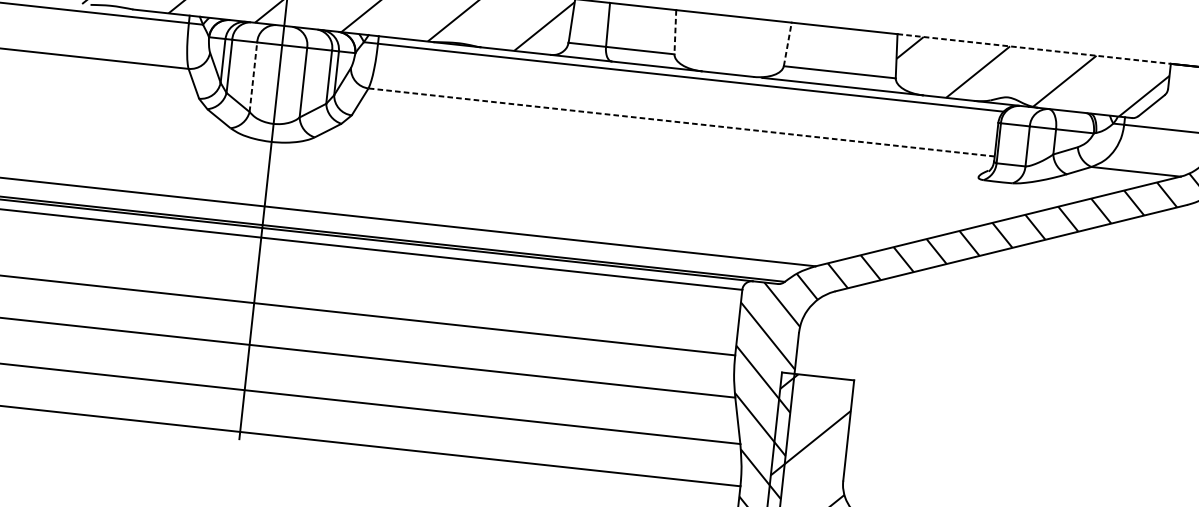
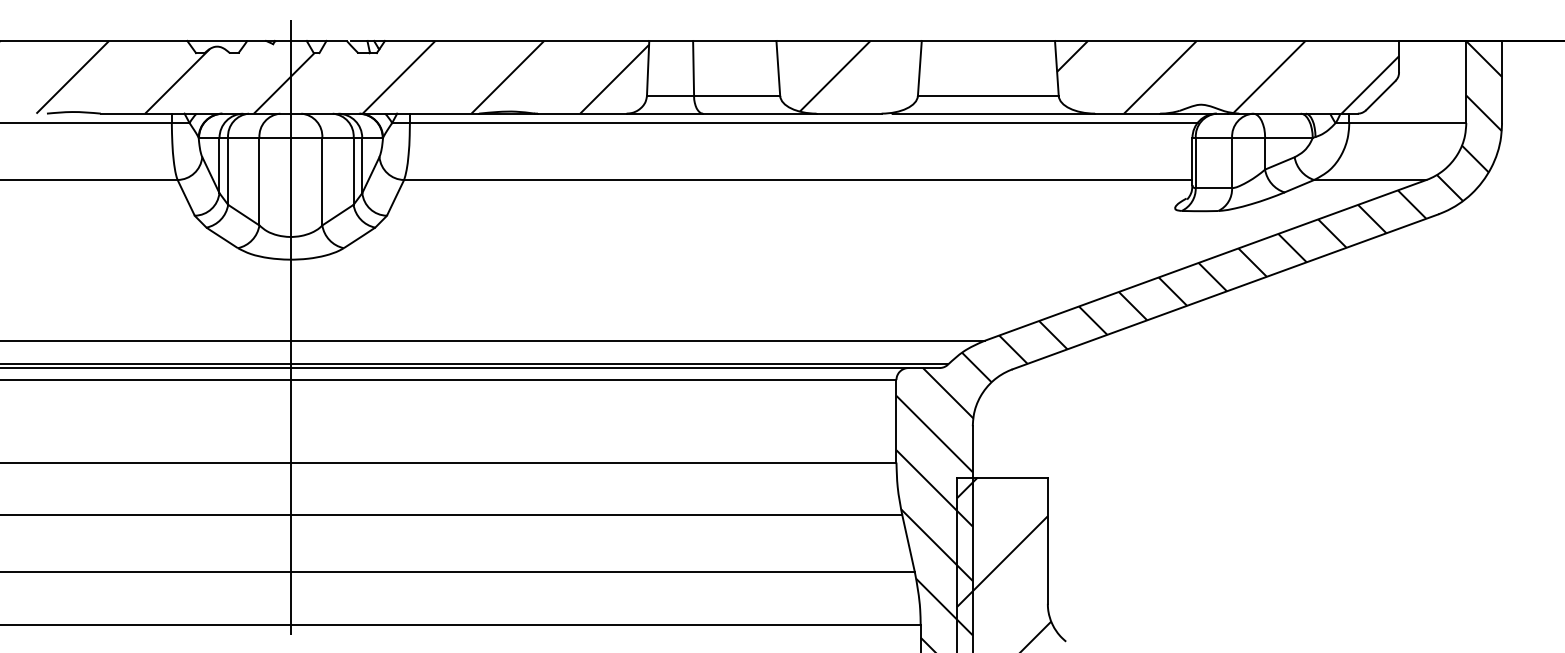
line: (675, 32) -> (778, 68), dashed -> solid
hatch: (719, 42) -> (834, 75), added
line: (787, 44) -> (919, 68), dashed -> solid
line: (1034, 48) -> (1227, 40), dashed -> solid
line: (253, 77) -> (259, 181), dashed -> solid
line: (680, 122) -> (797, 180), dashed -> solid

